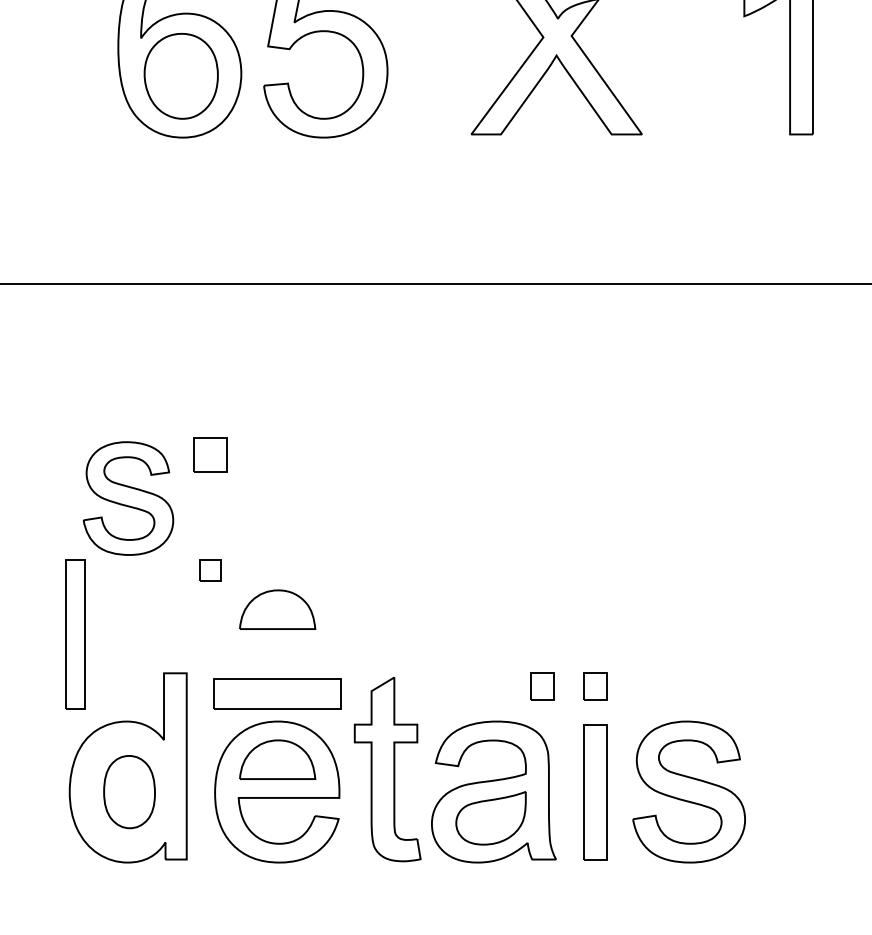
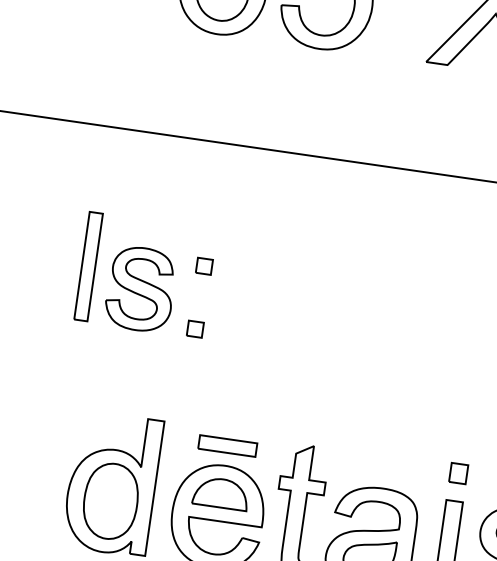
part: (210, 454) -> (204, 265), size x0.62
part: (210, 570) -> (195, 329), moved
part: (277, 609) -> (236, 384), removed
part: (75, 634) -> (88, 266), moved
part: (542, 686) -> (420, 468), removed
part: (277, 694) -> (227, 446), size x0.62
part: (129, 791) -> (110, 500), size x1.43

